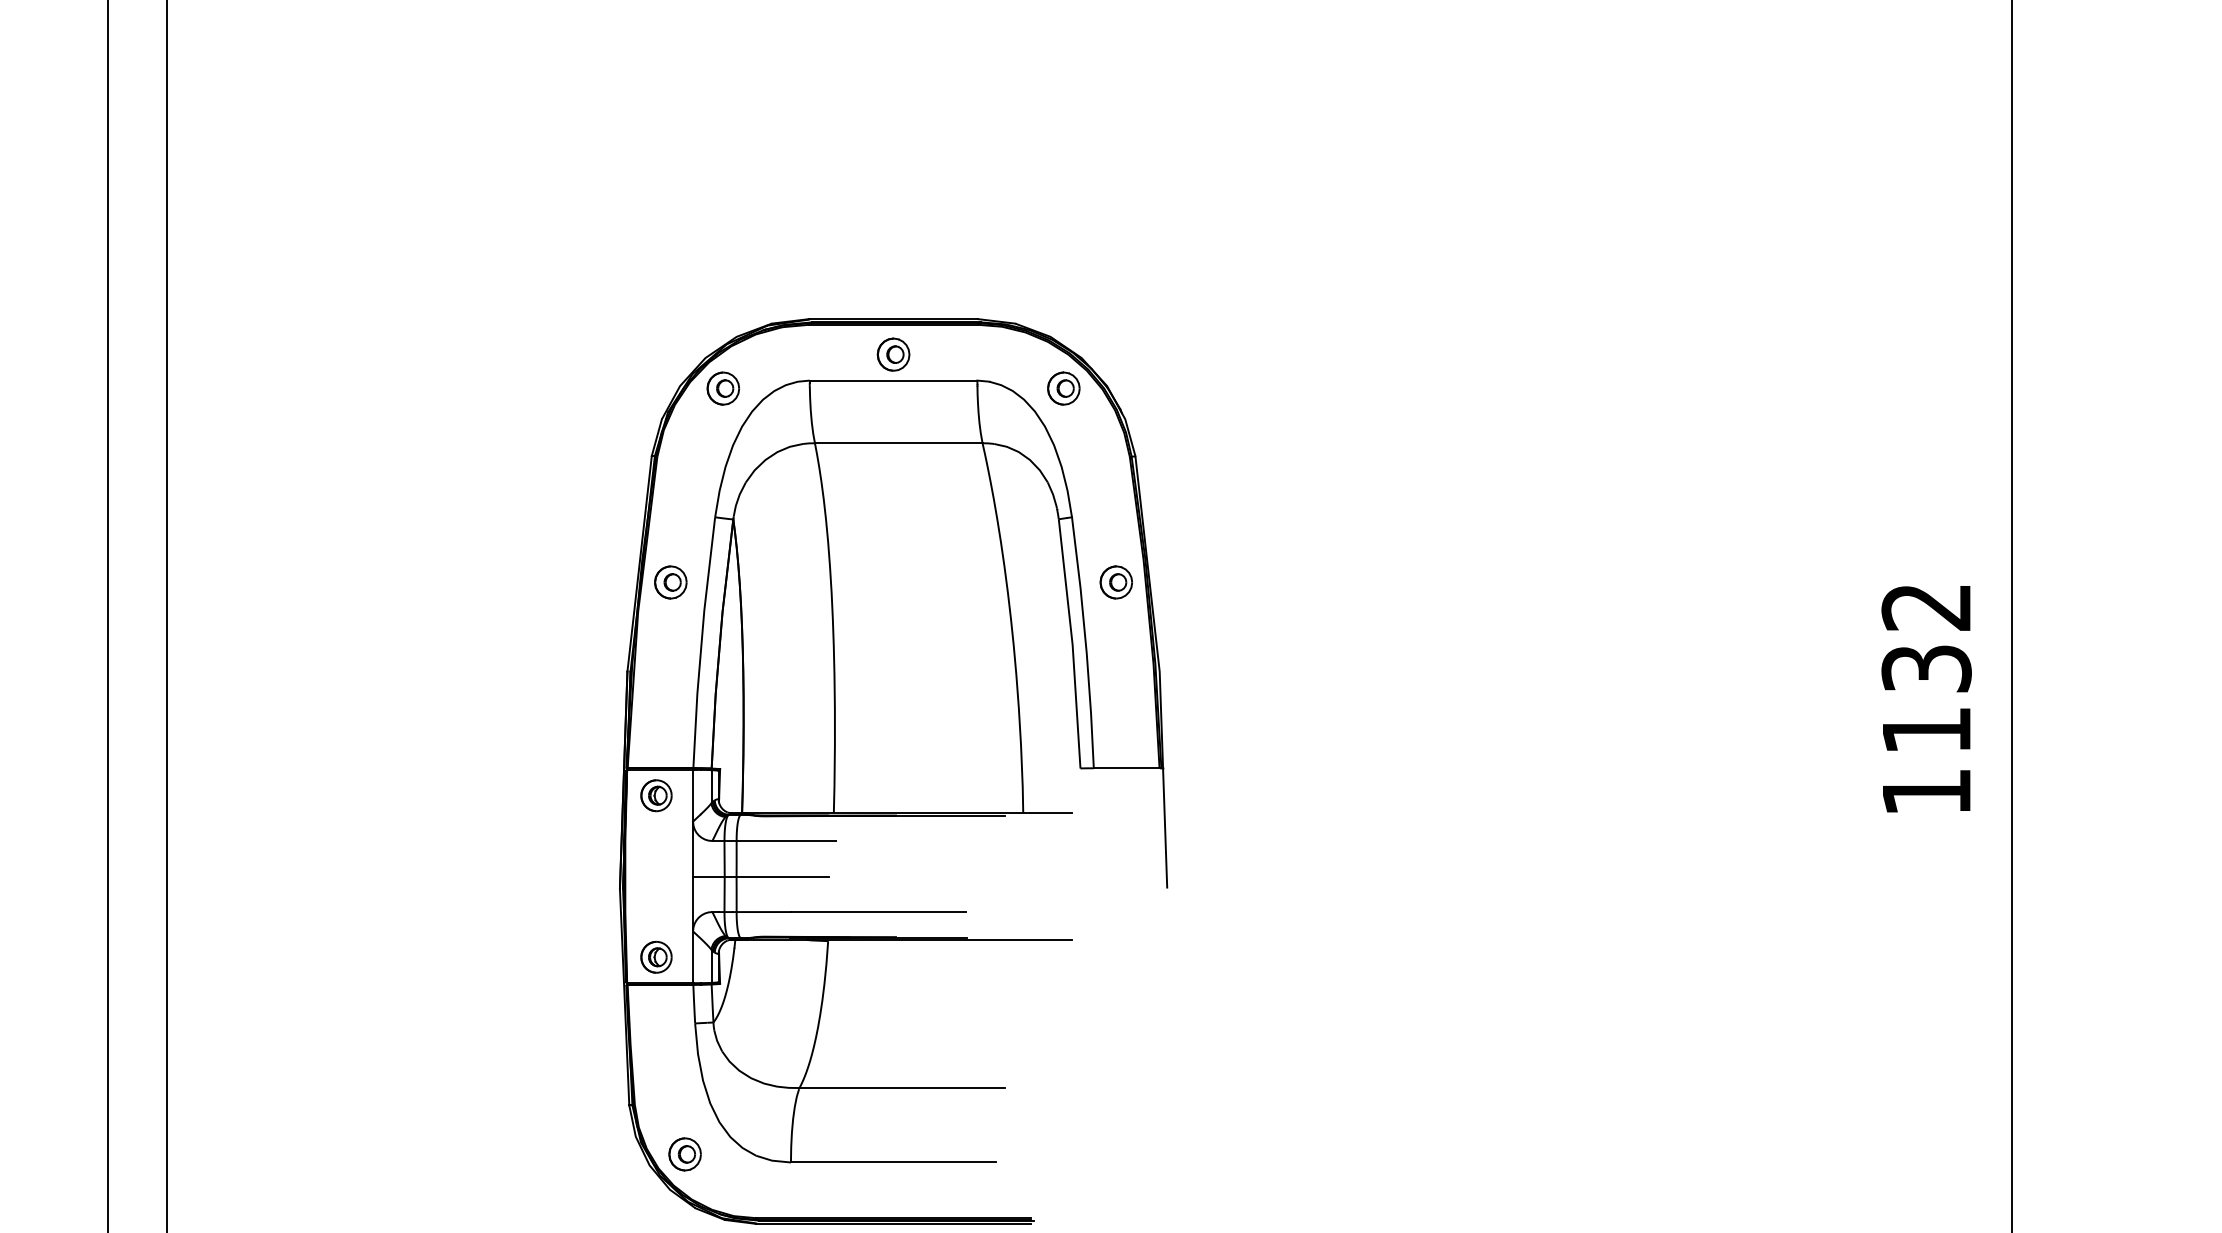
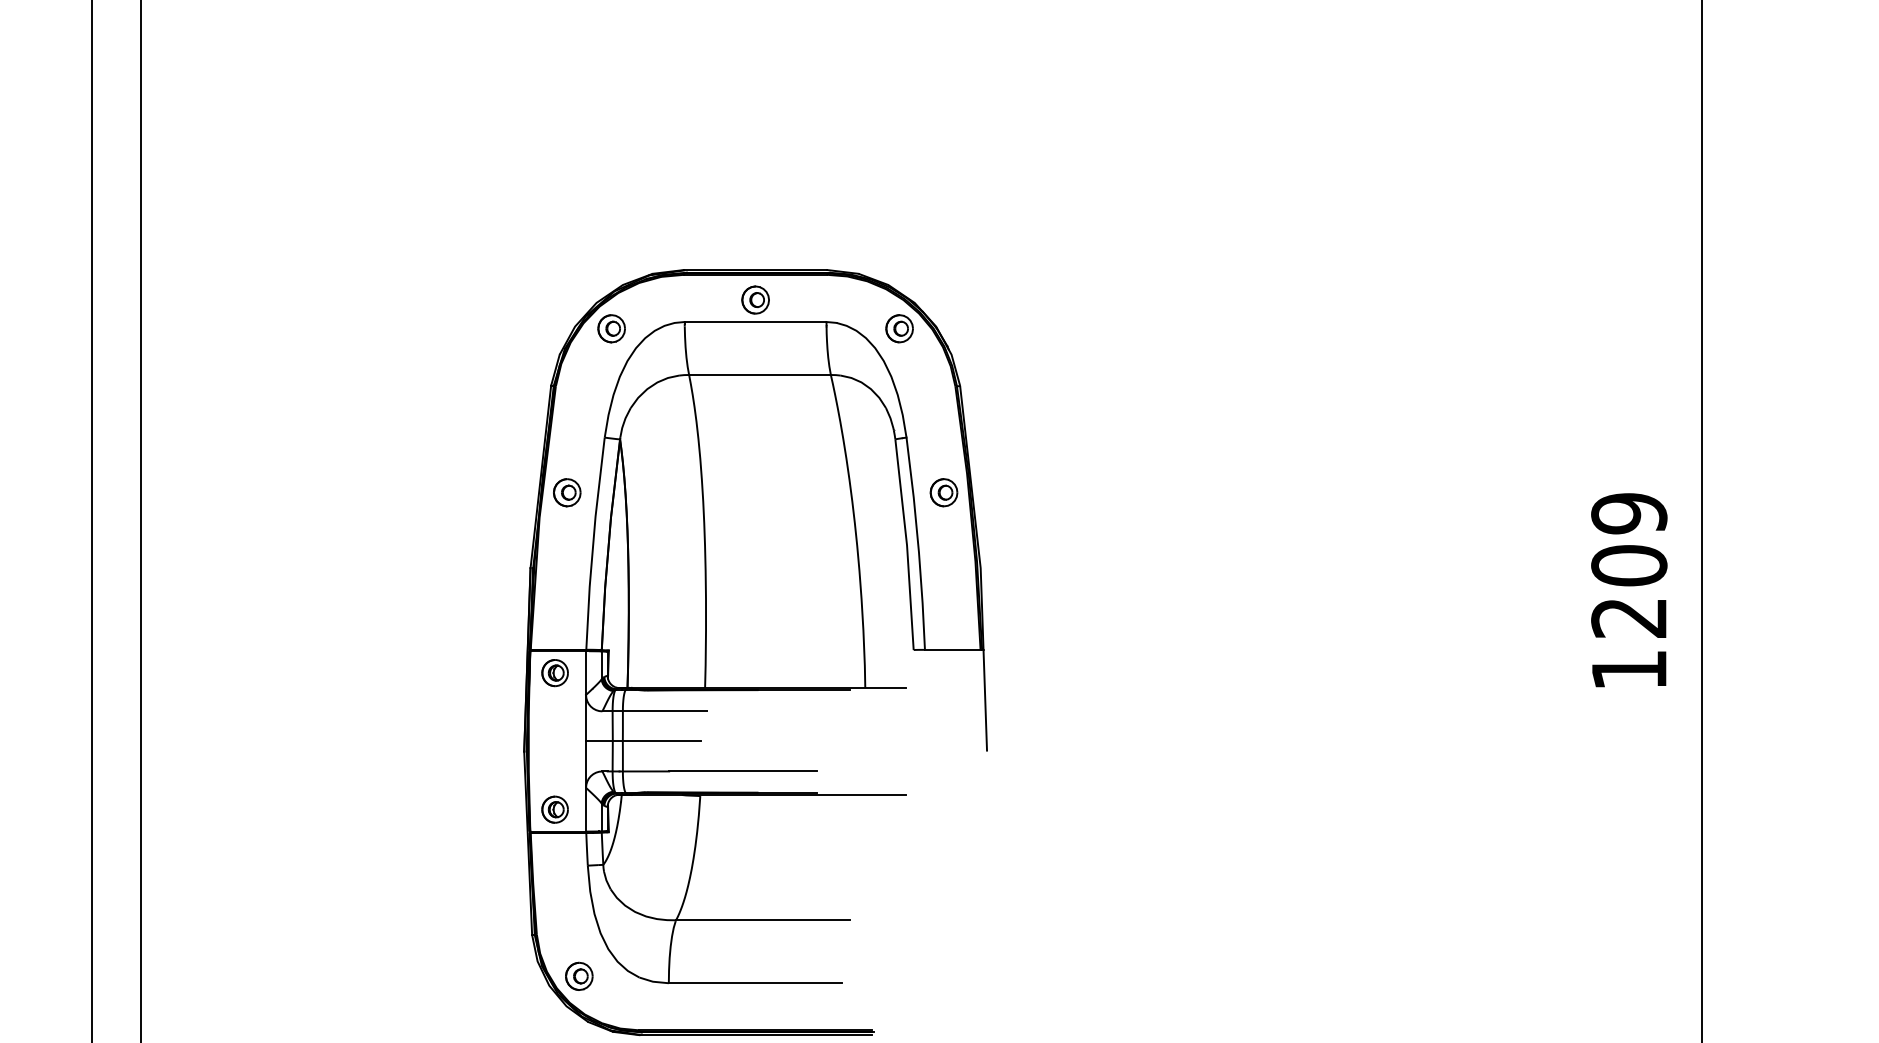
text: (1926, 668) -> (1629, 565), 1132 -> 1209

